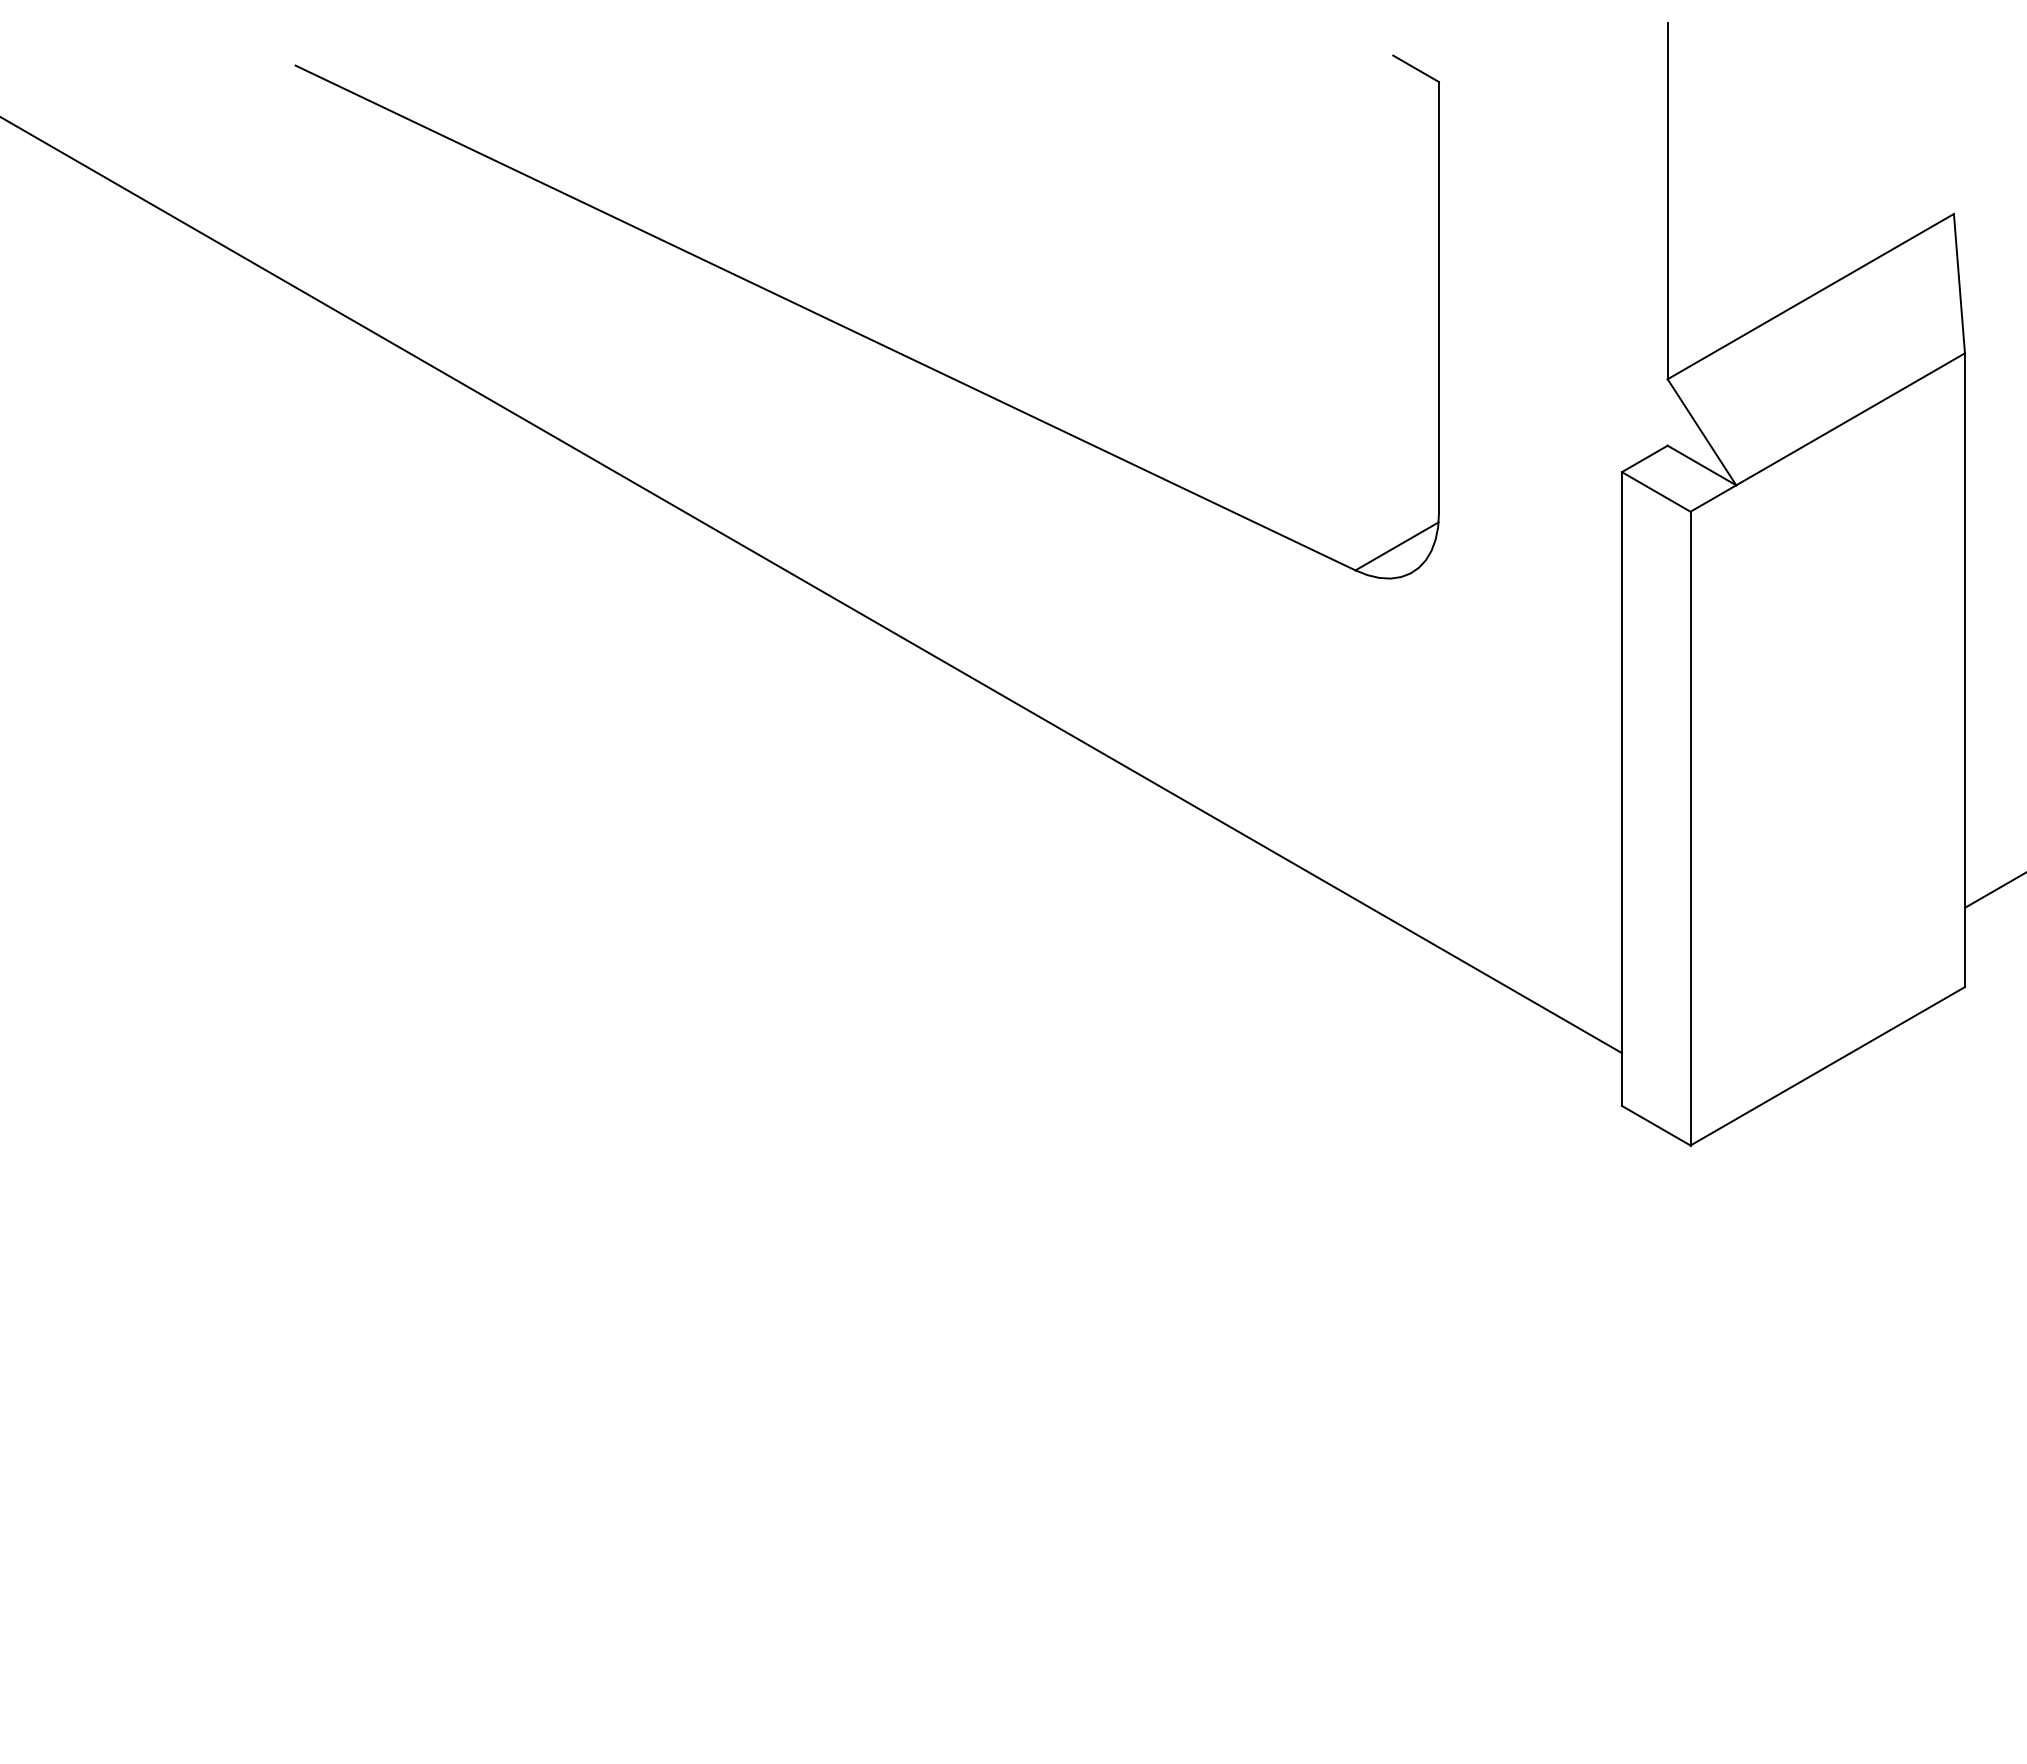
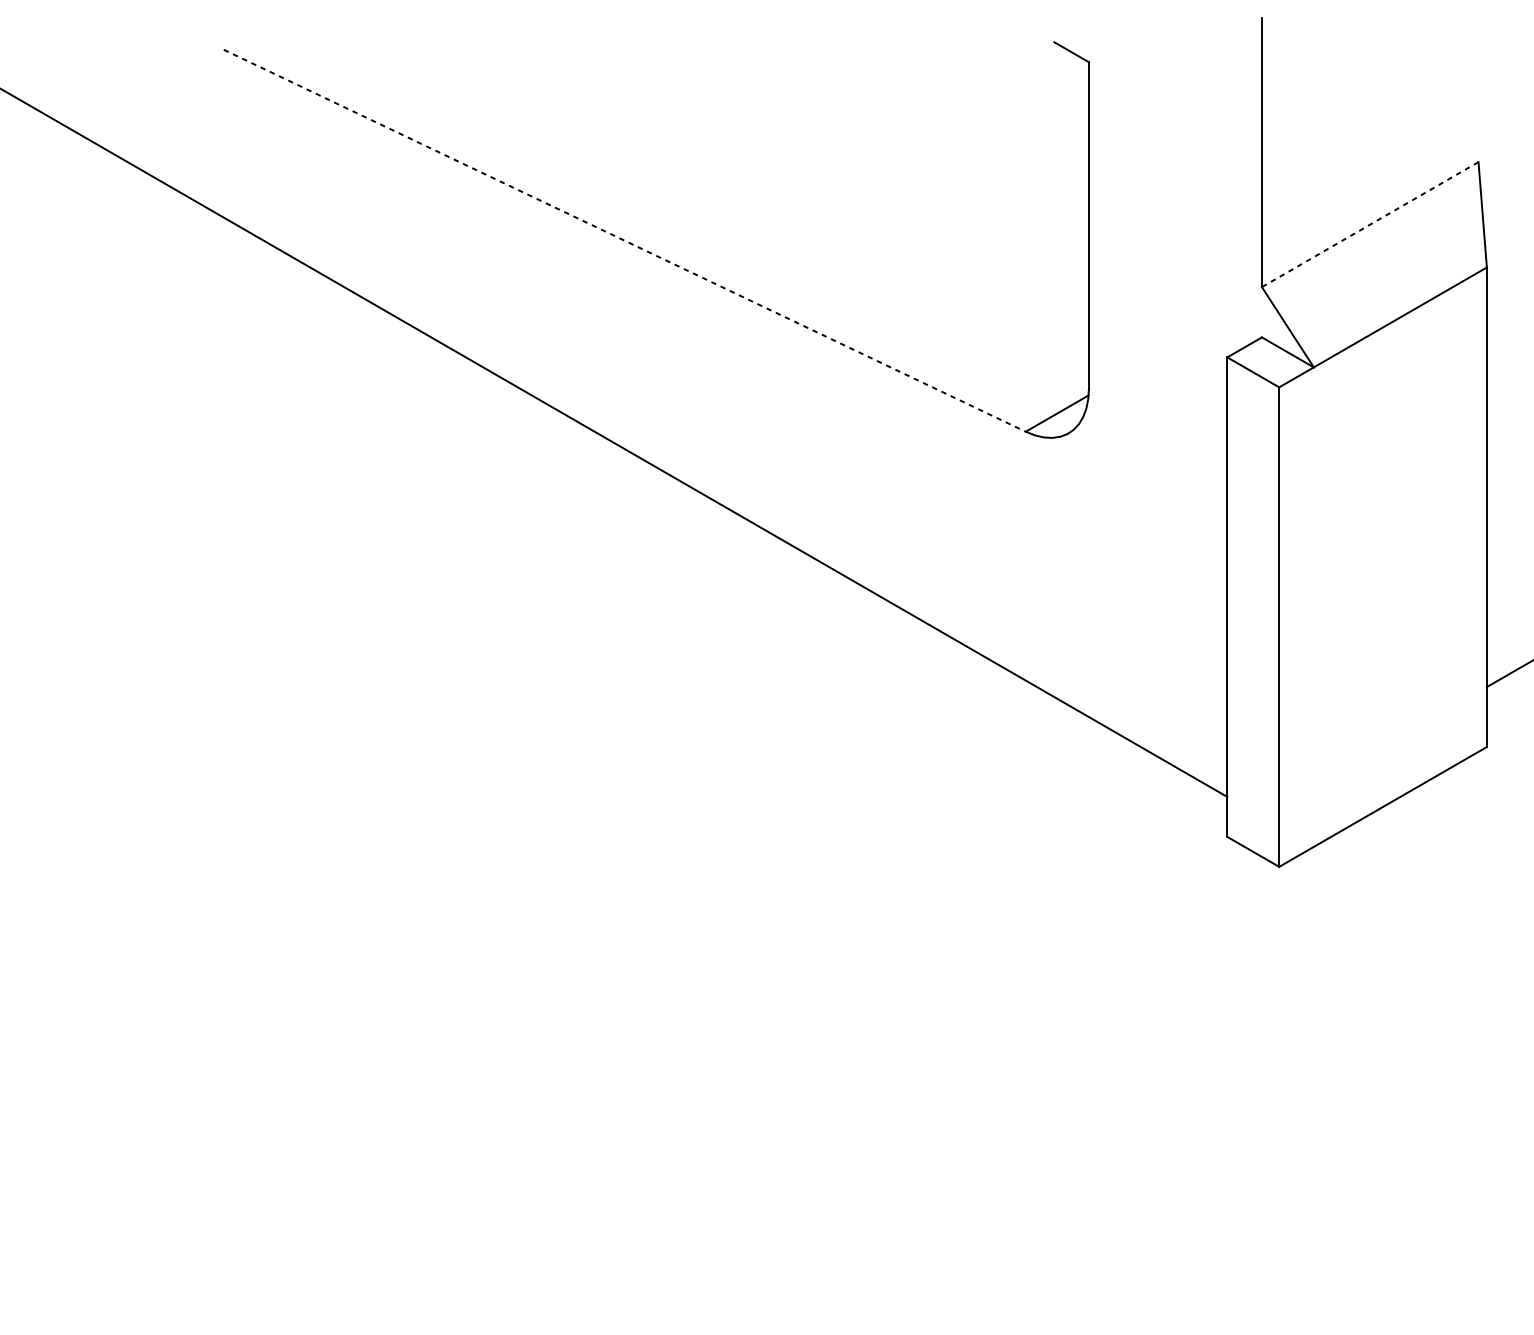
line: (1810, 296) -> (1370, 224), solid -> dashed
line: (825, 317) -> (624, 240), solid -> dashed

